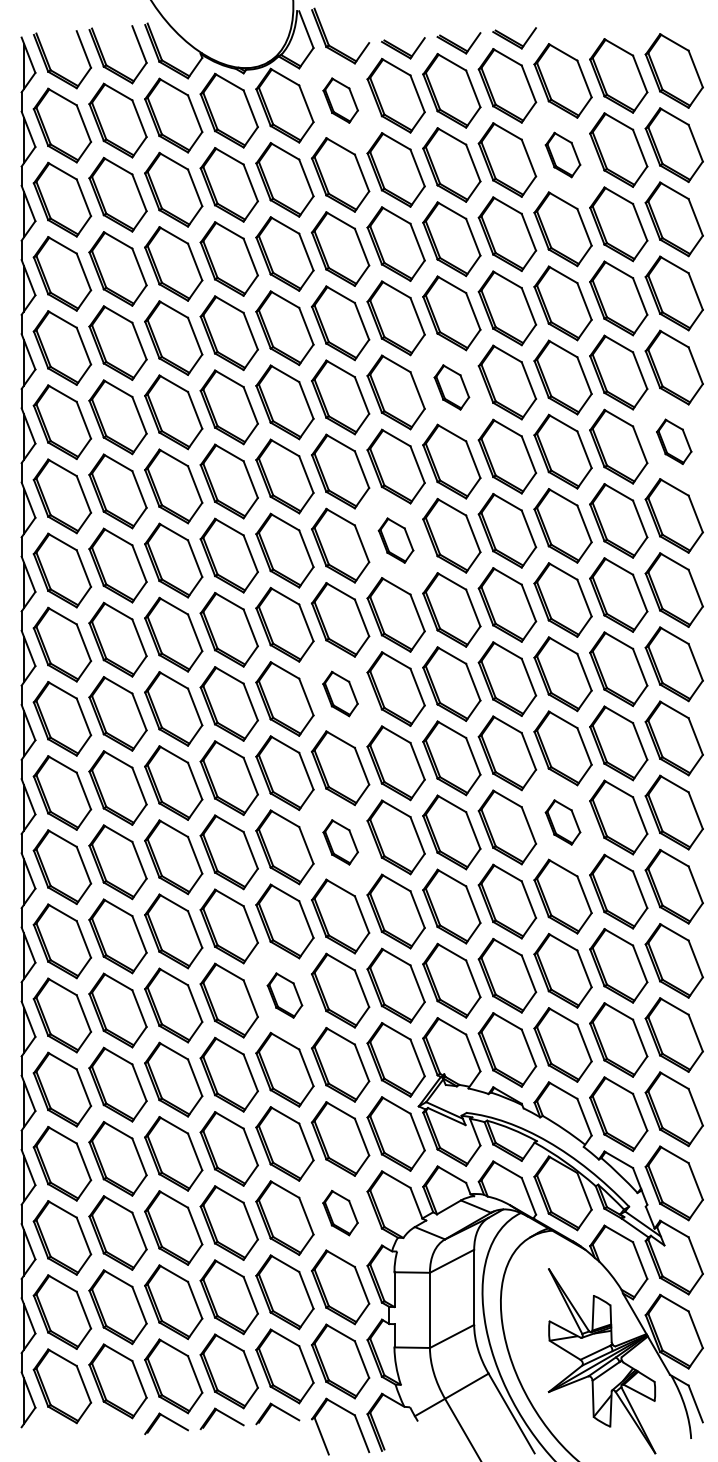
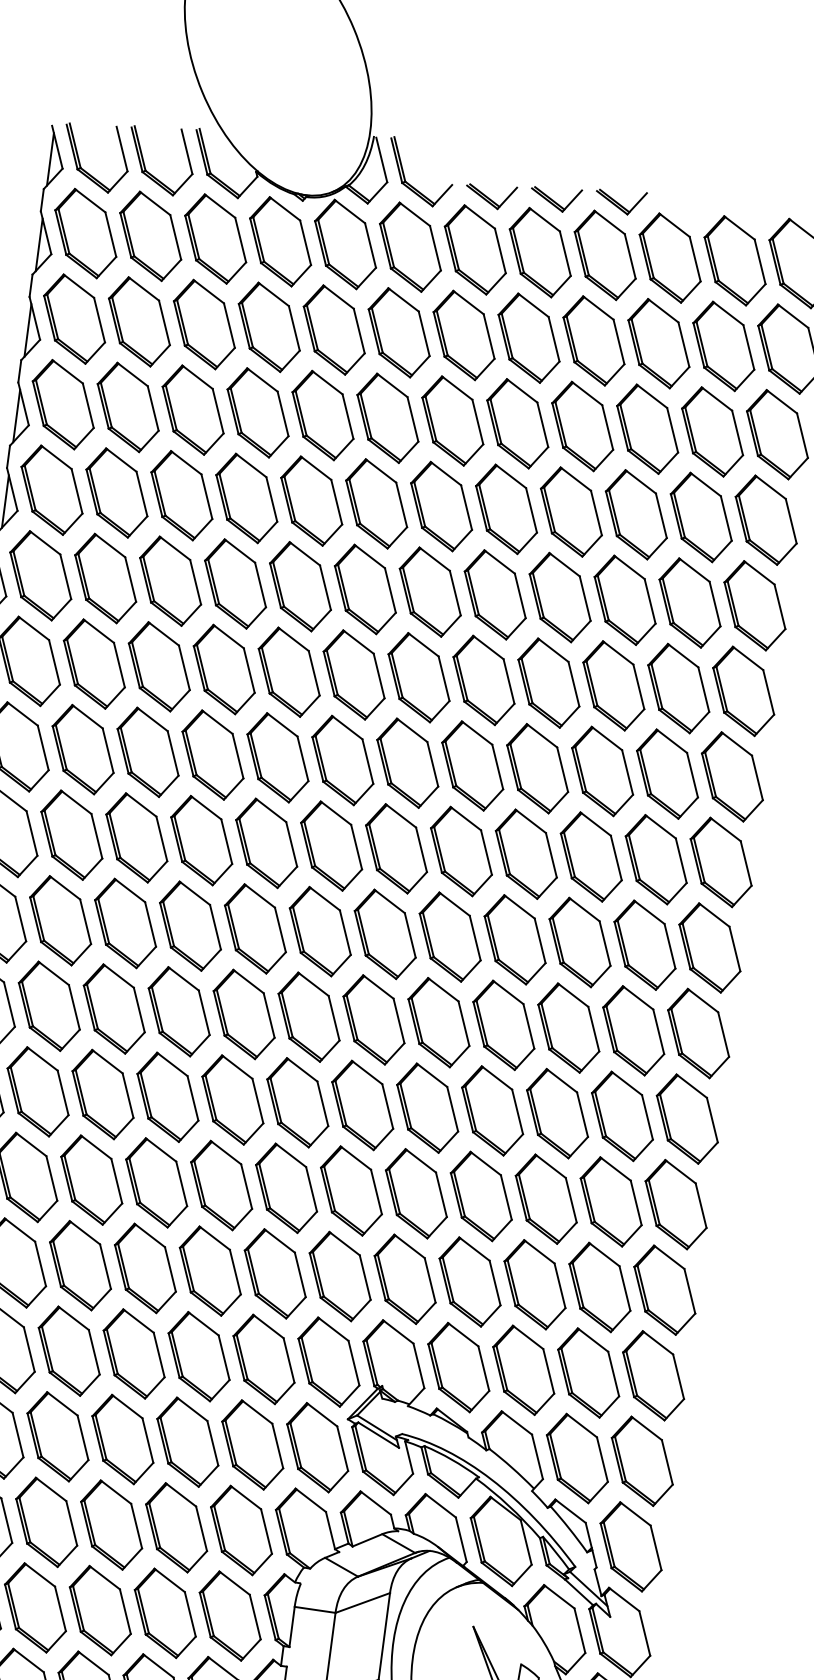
part: (340, 100) -> (410, 246), size x1.67
part: (562, 154) -> (658, 342), size x1.67
part: (451, 387) -> (494, 594), size x1.67
part: (673, 441) -> (742, 690), size x1.67
part: (395, 540) -> (407, 762), size x1.67
part: (340, 693) -> (320, 931), size x1.67
part: (562, 822) -> (556, 1113), size x1.67
part: (340, 842) -> (297, 1102), size x1.67
part: (284, 995) -> (209, 1270), size x1.67
part: (340, 1212) -> (241, 1529), size x1.67

